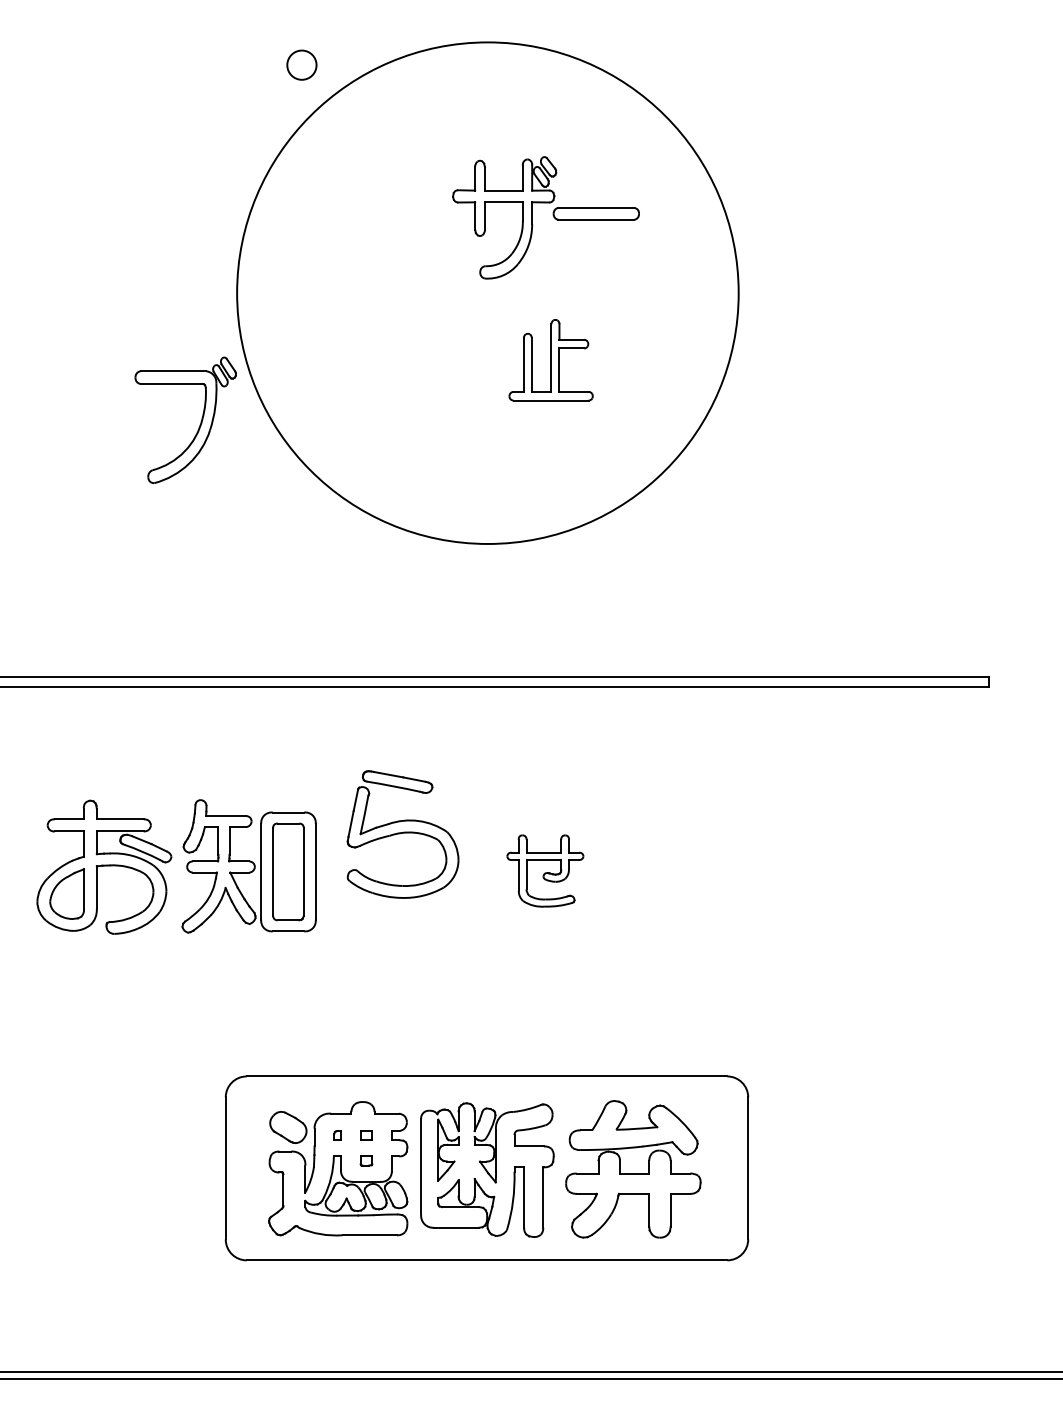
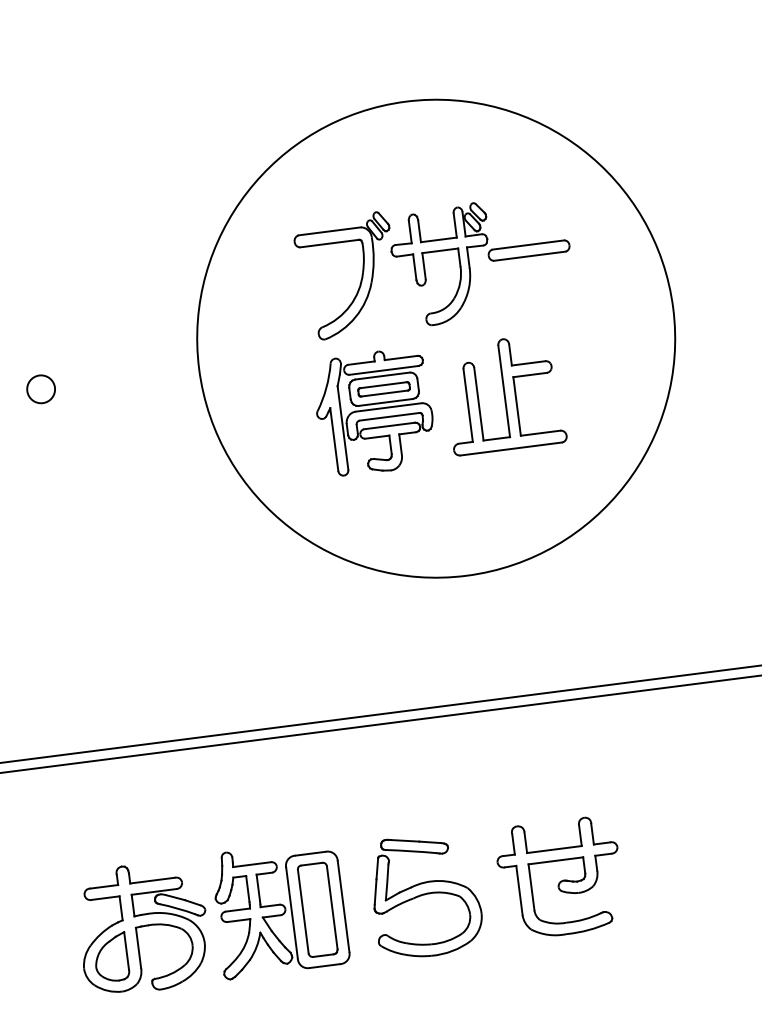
circle: (301, 64) -> (40, 388), moved
part: (550, 359) -> (503, 393), size x1.43
part: (413, 361) -> (374, 412), added
part: (199, 424) -> (360, 278), moved
part: (402, 834) -> (425, 895), moved
part: (545, 870) -> (560, 877), size x1.67

